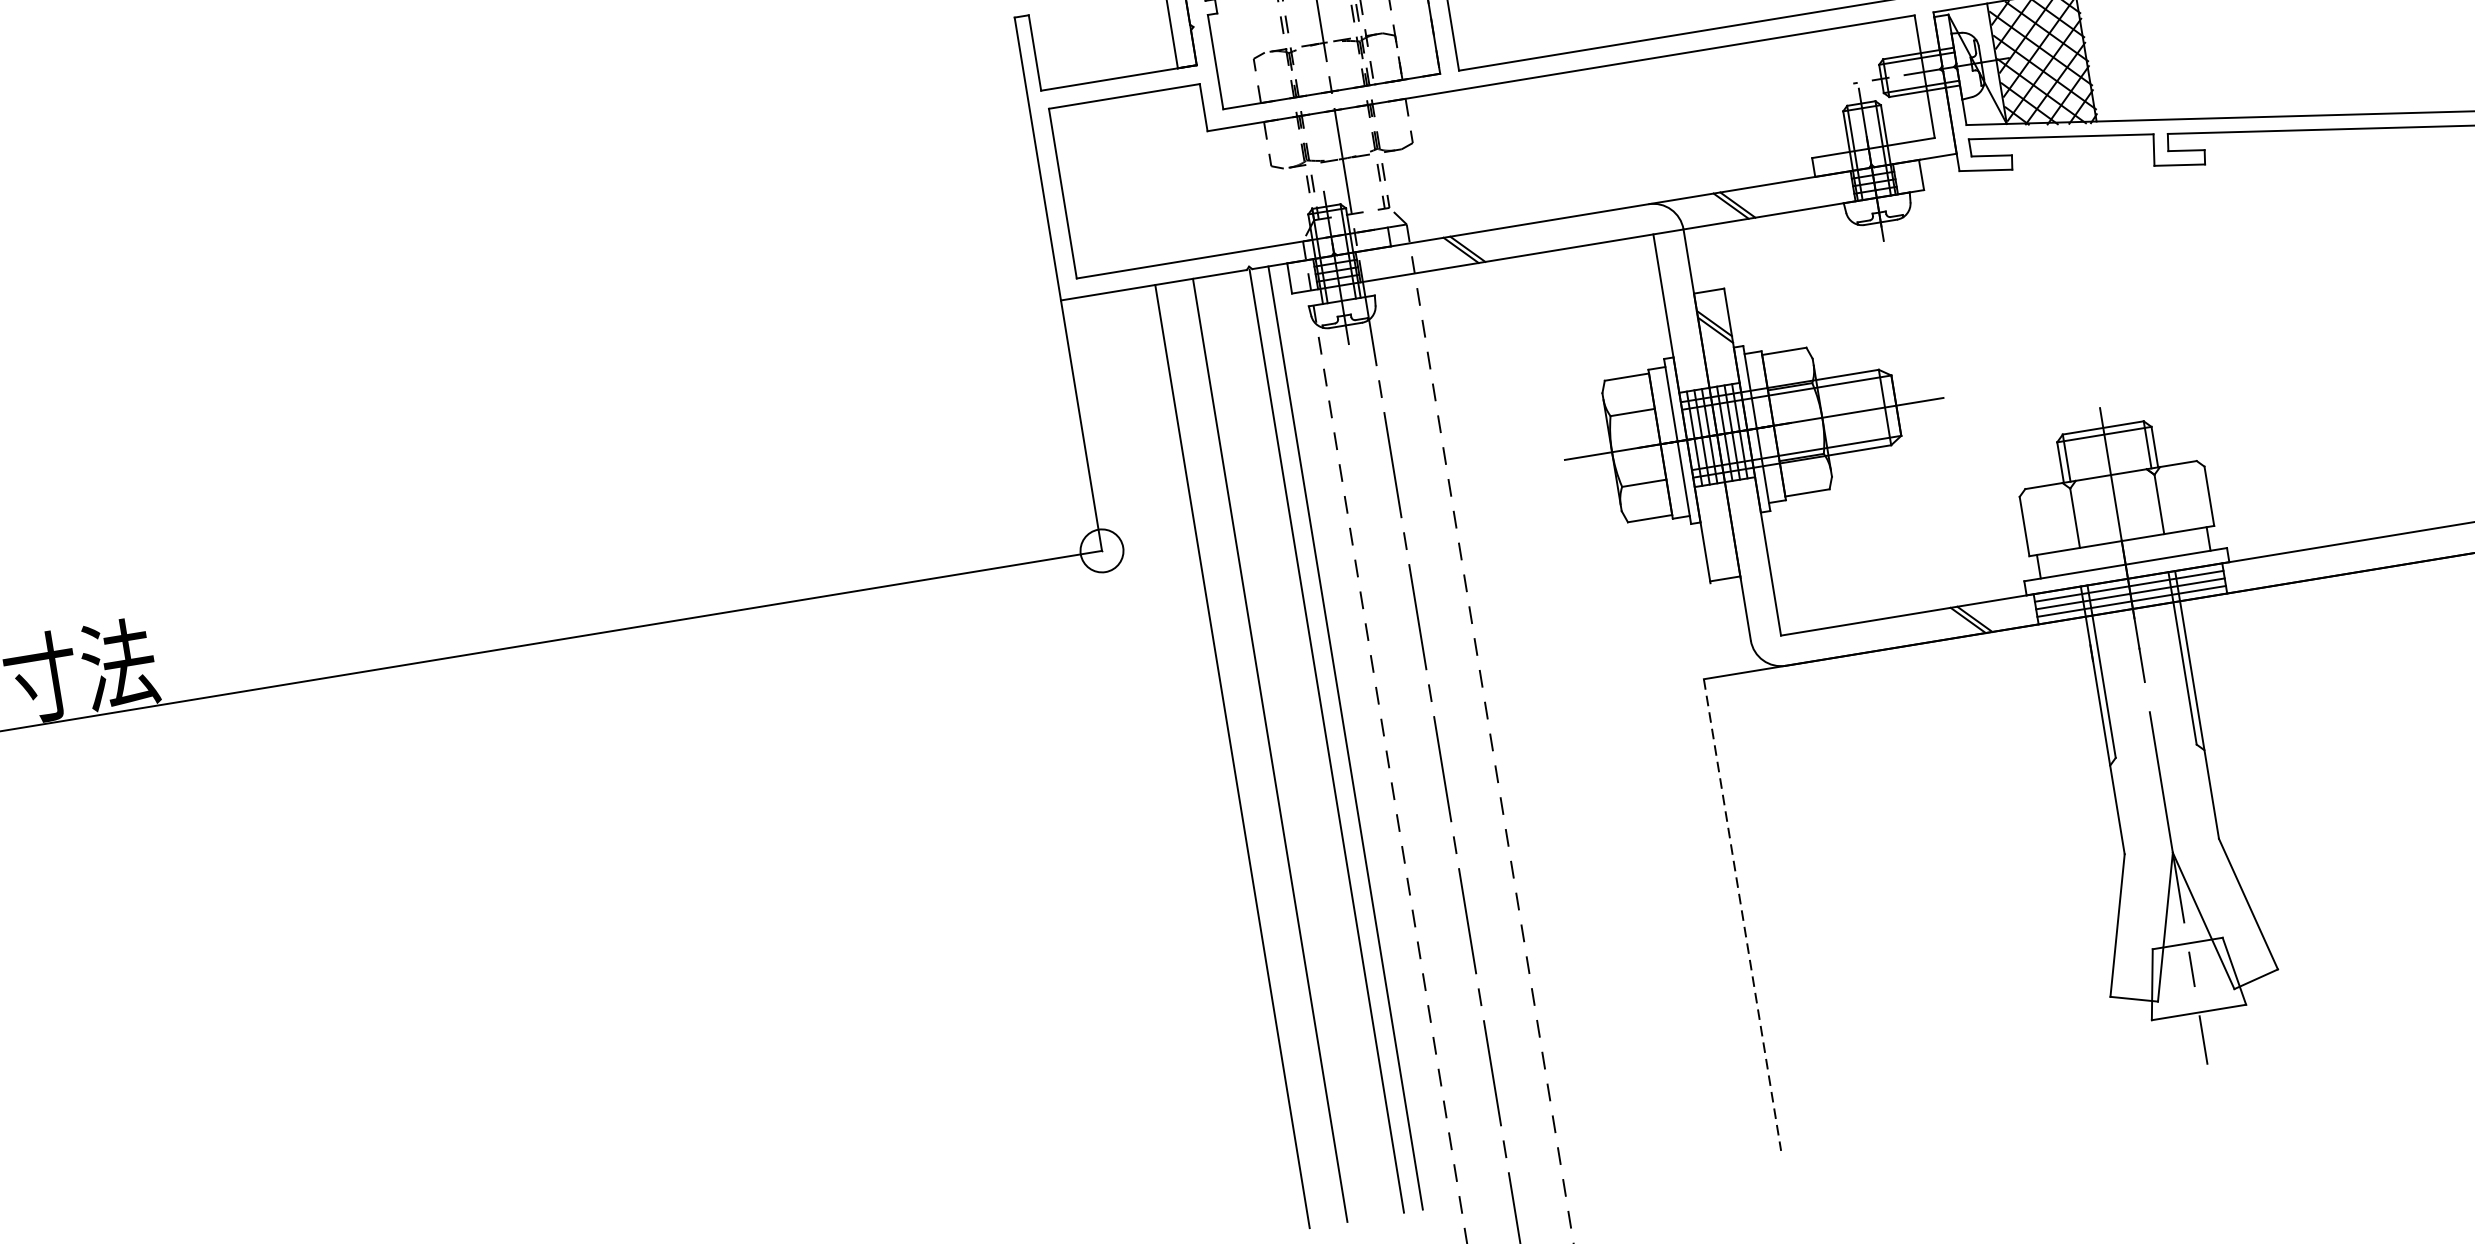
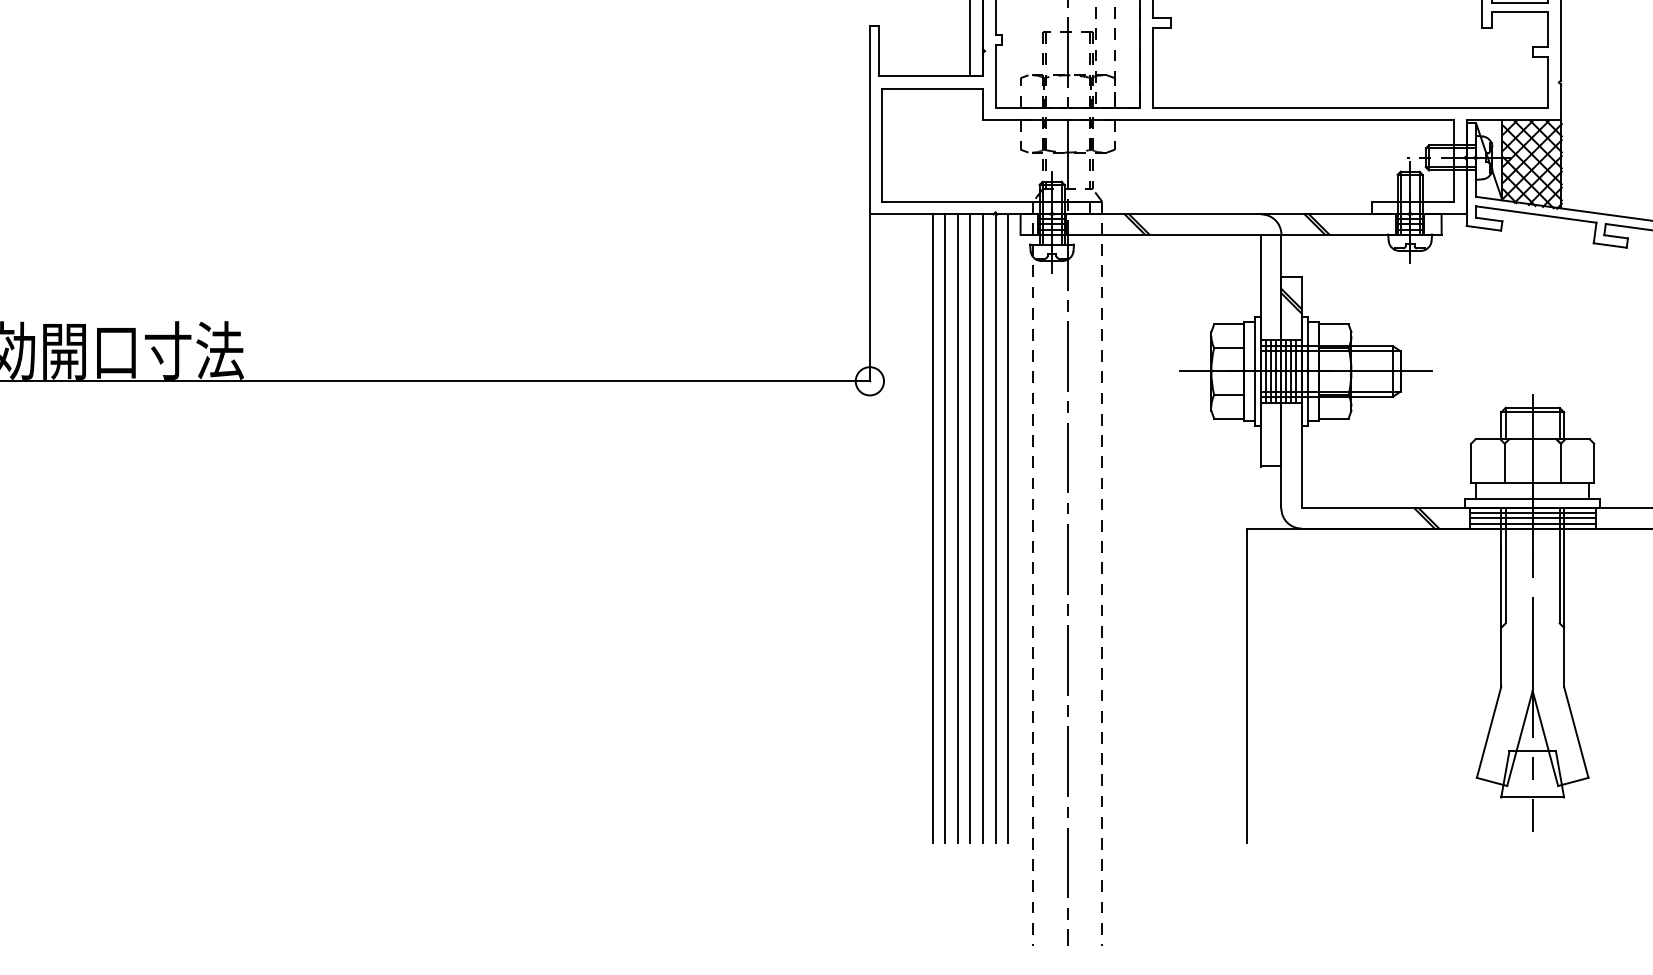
line: (1307, 744) -> (982, 528), added
line: (1289, 747) -> (970, 528), added
line: (1251, 753) -> (945, 528), added
line: (1742, 916) -> (1246, 686), dashed -> solid

